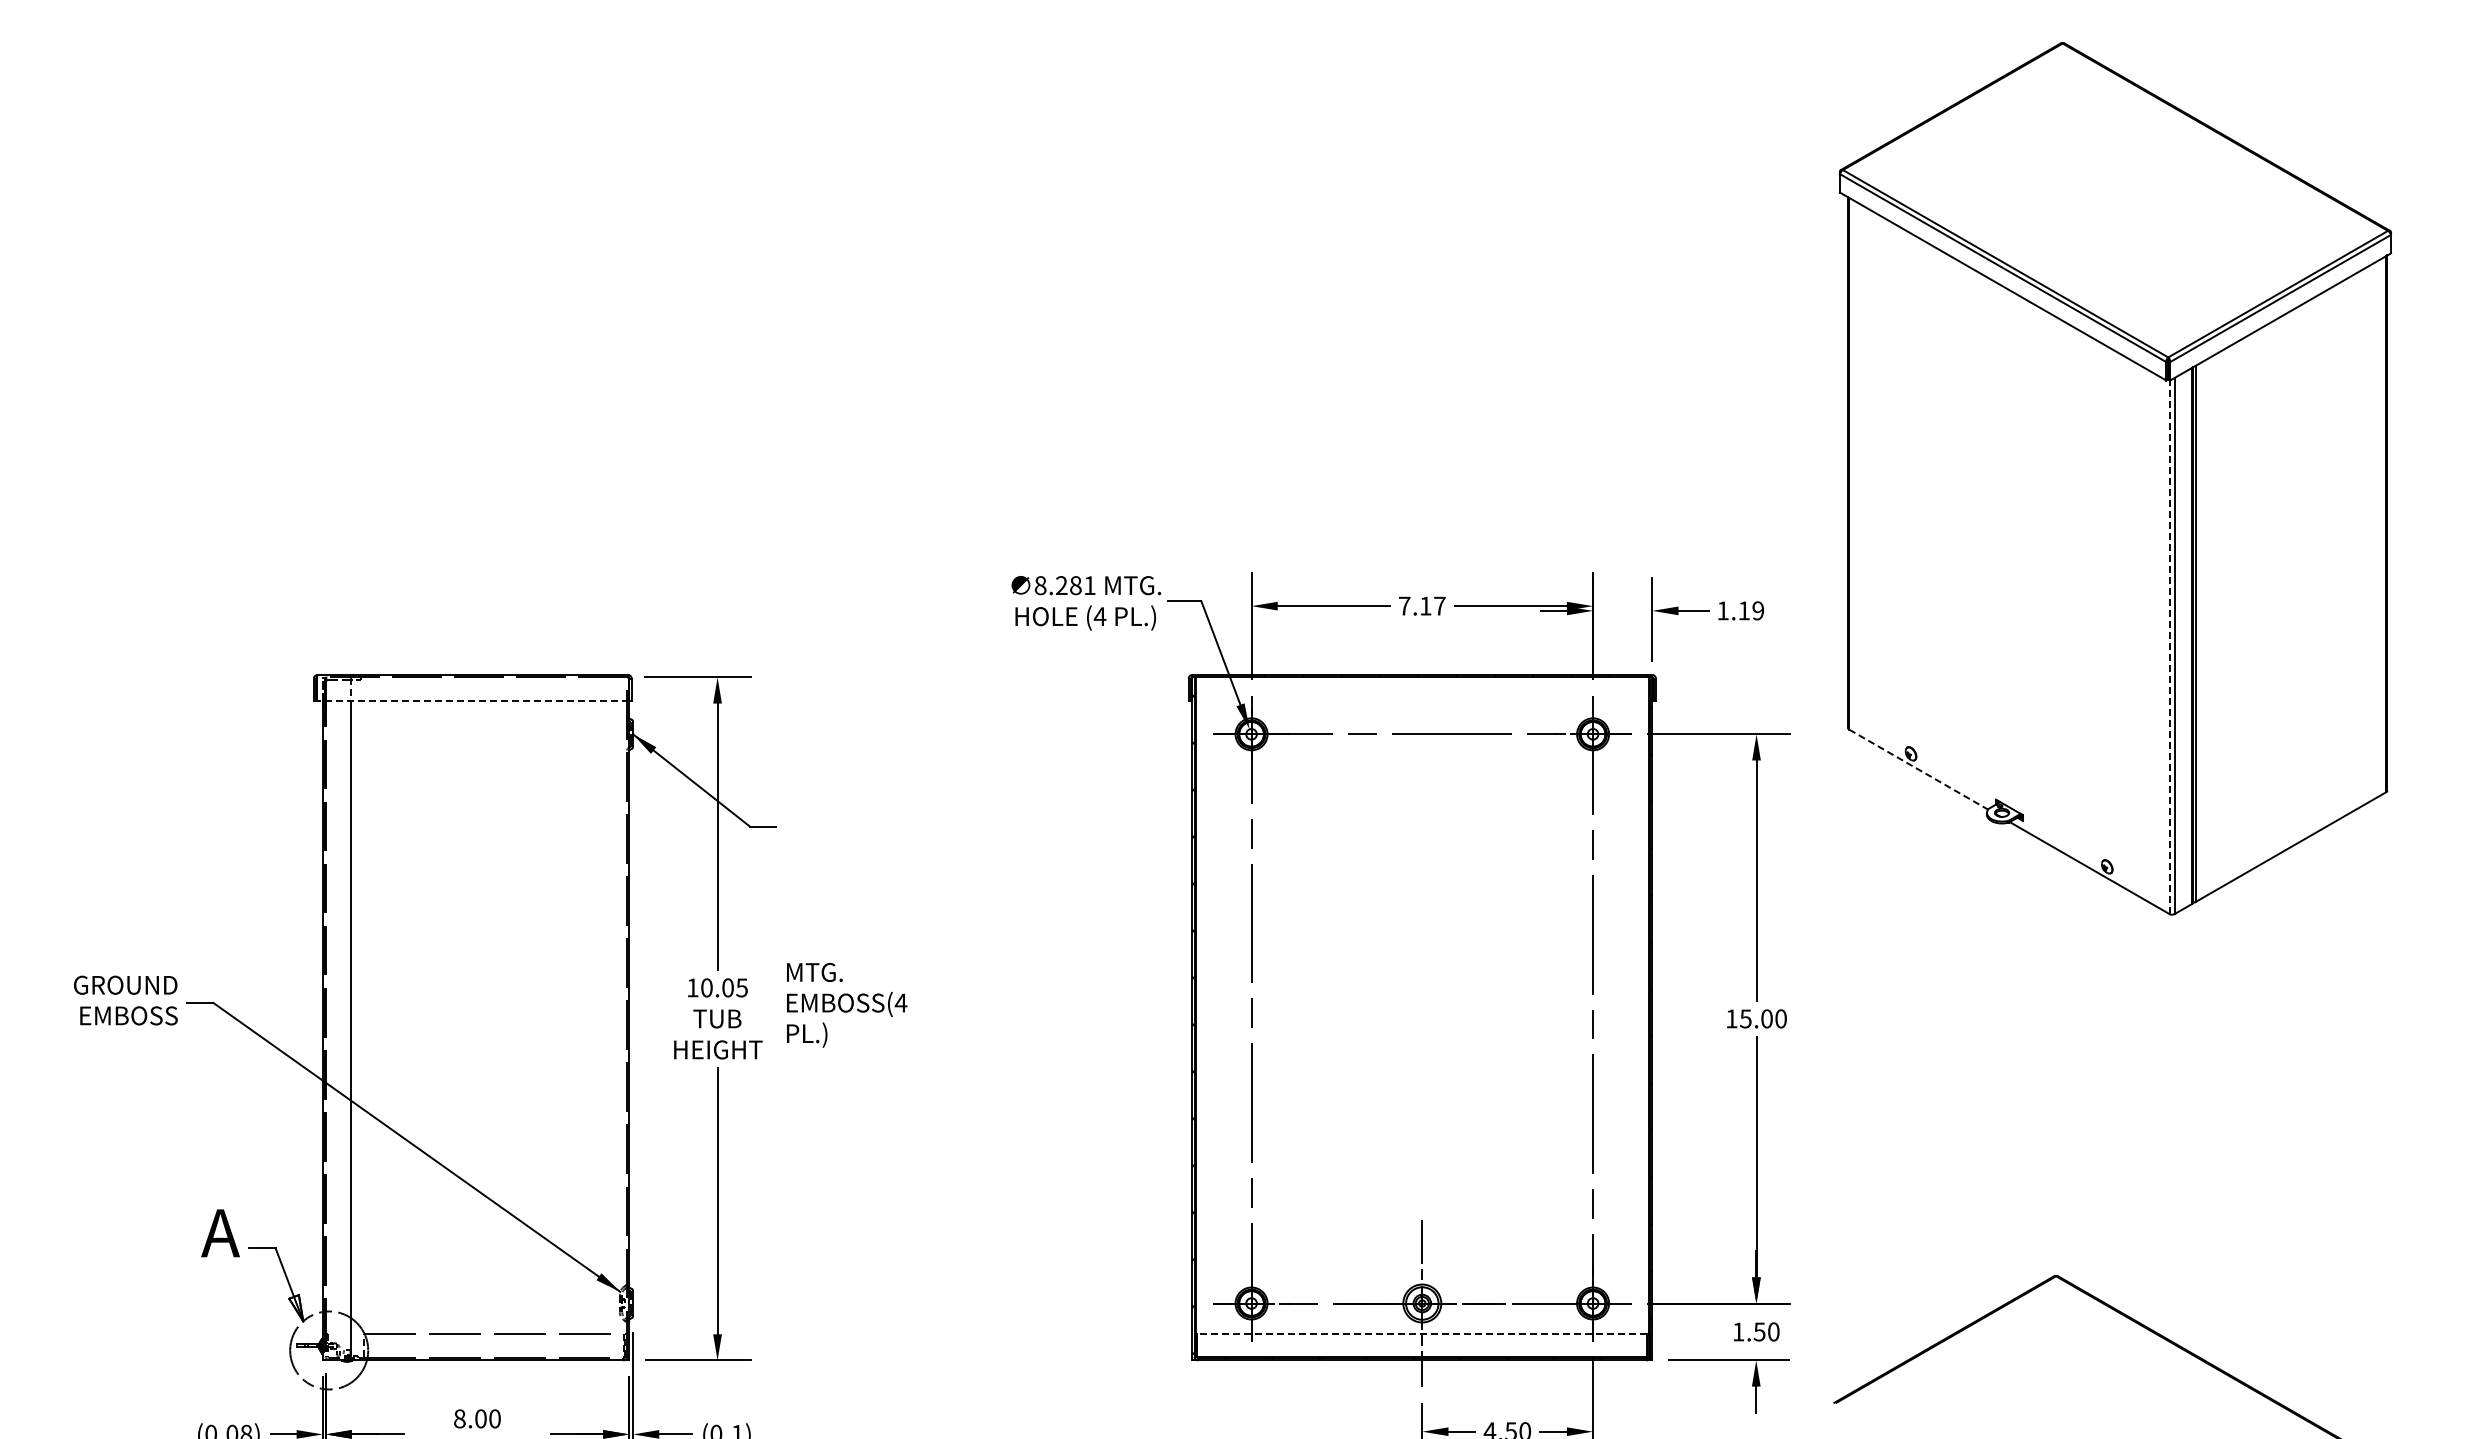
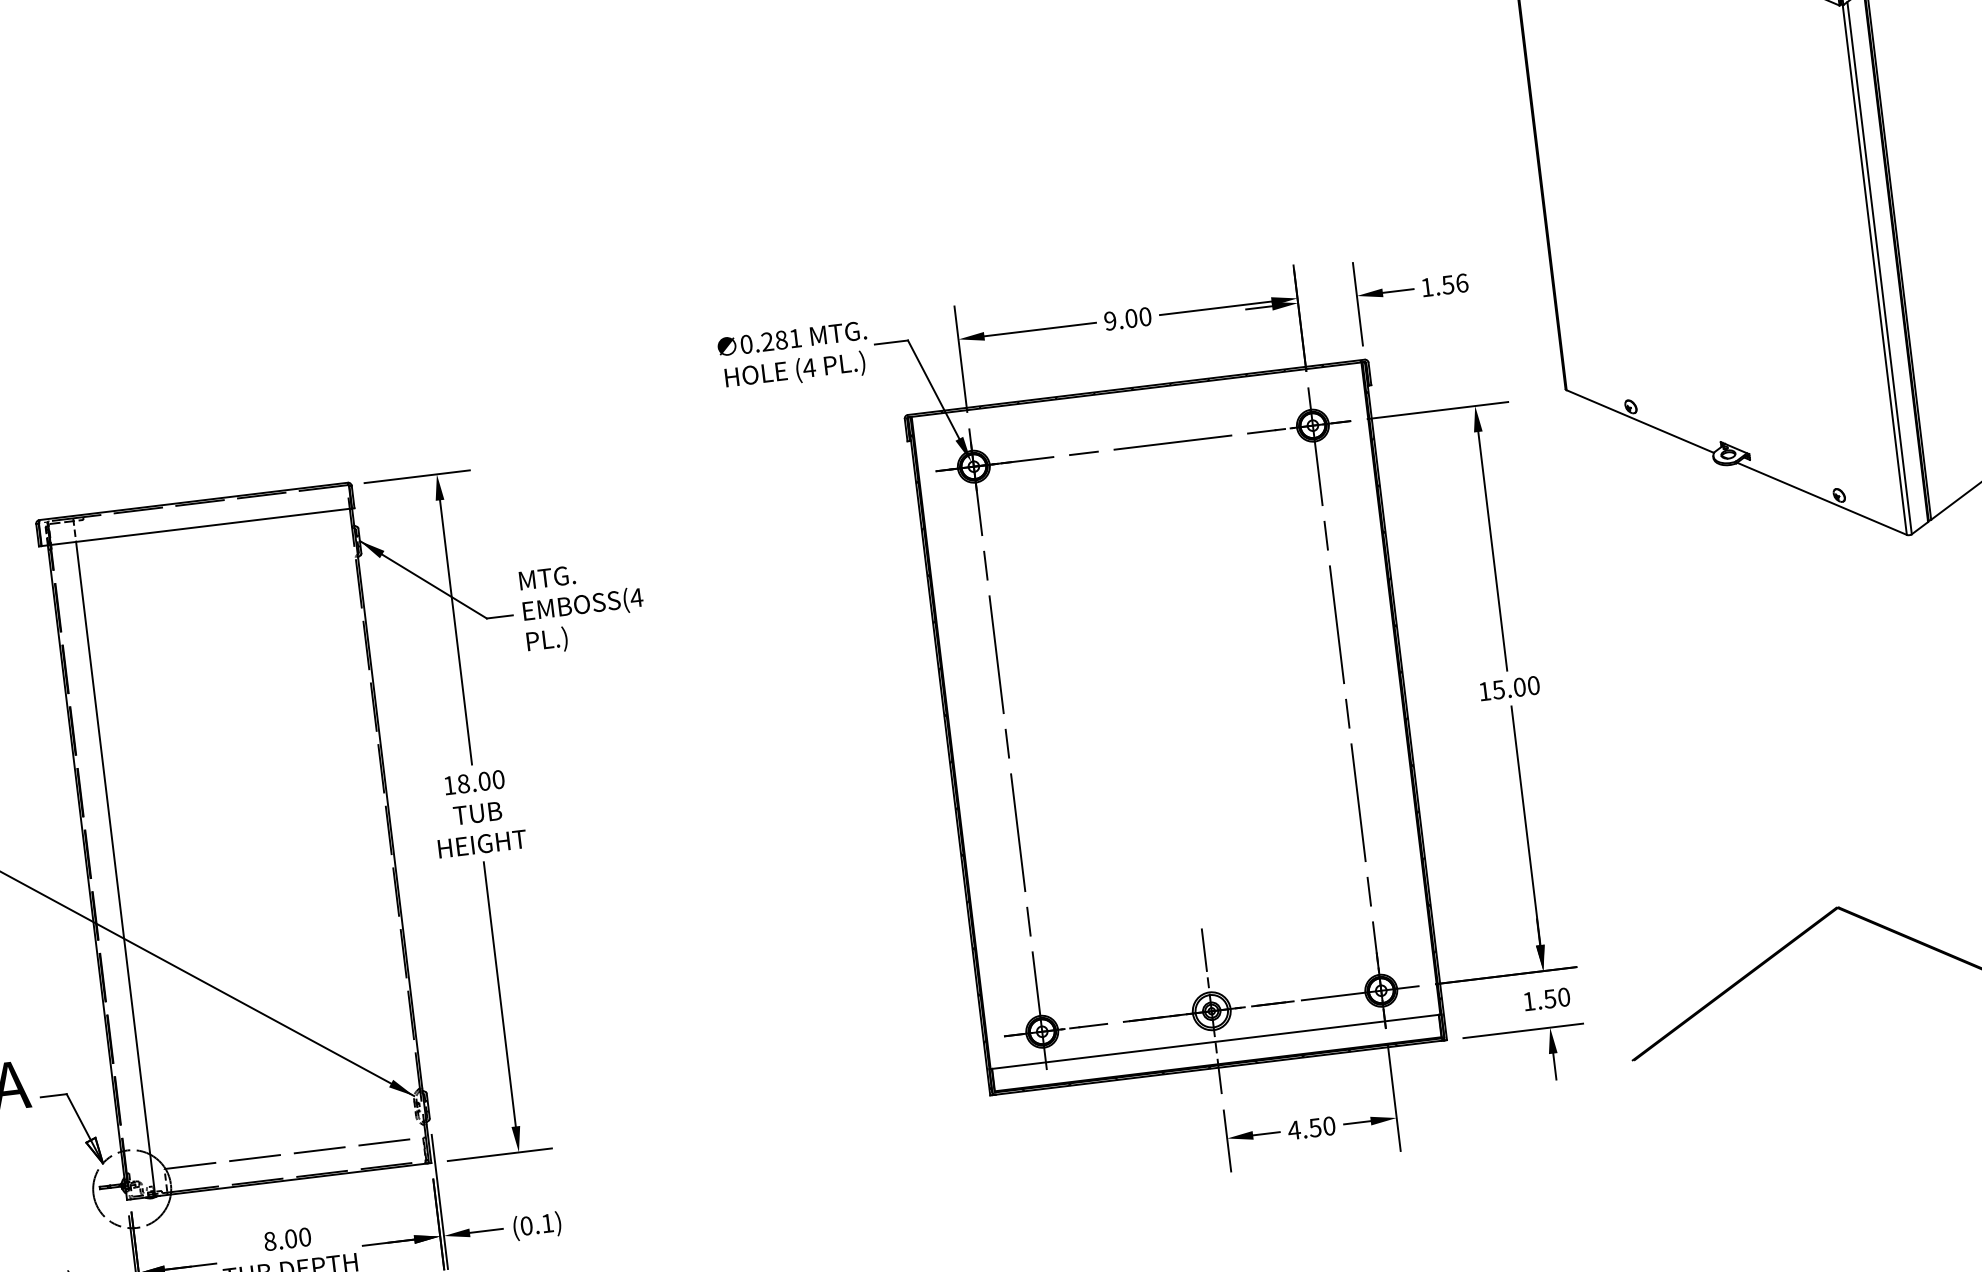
text: (1040, 585) -> (746, 344), 8.281 -> 0.281
text: (1421, 605) -> (1127, 318), 7.17 -> 9.00
text: (1751, 610) -> (1455, 283), 1.19 -> 1.56
line: (2169, 647) -> (1874, 270), dashed -> solid
line: (472, 701) -> (196, 527), dashed -> solid
line: (1919, 769) -> (1641, 421), dashed -> solid
text: (724, 987) -> (481, 781), 10.05 -> 18.00
text: (847, 1005) -> (583, 606), moved
line: (1422, 1334) -> (1215, 1041), dashed -> solid

